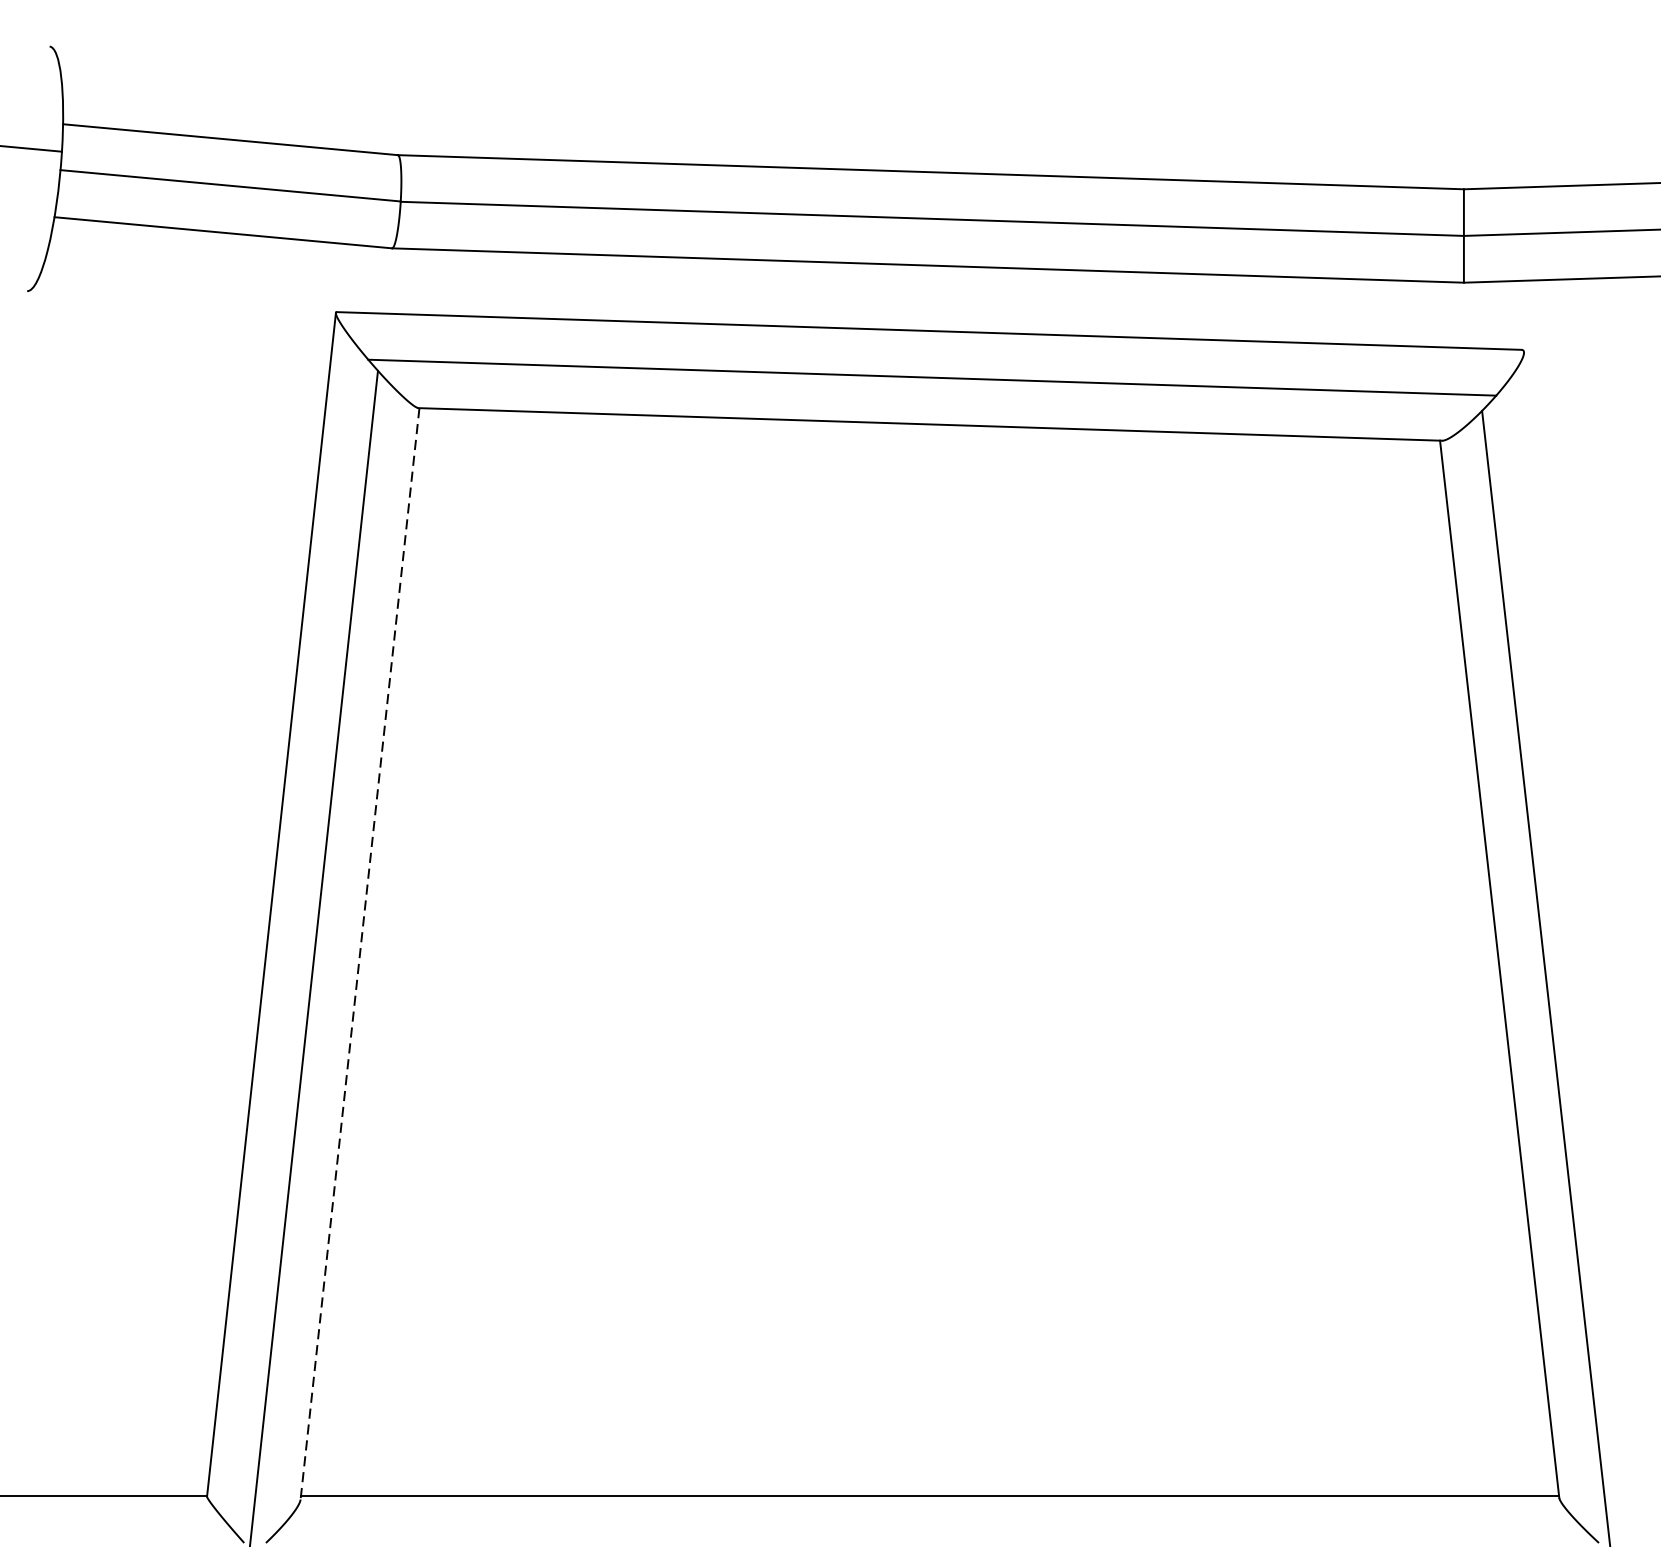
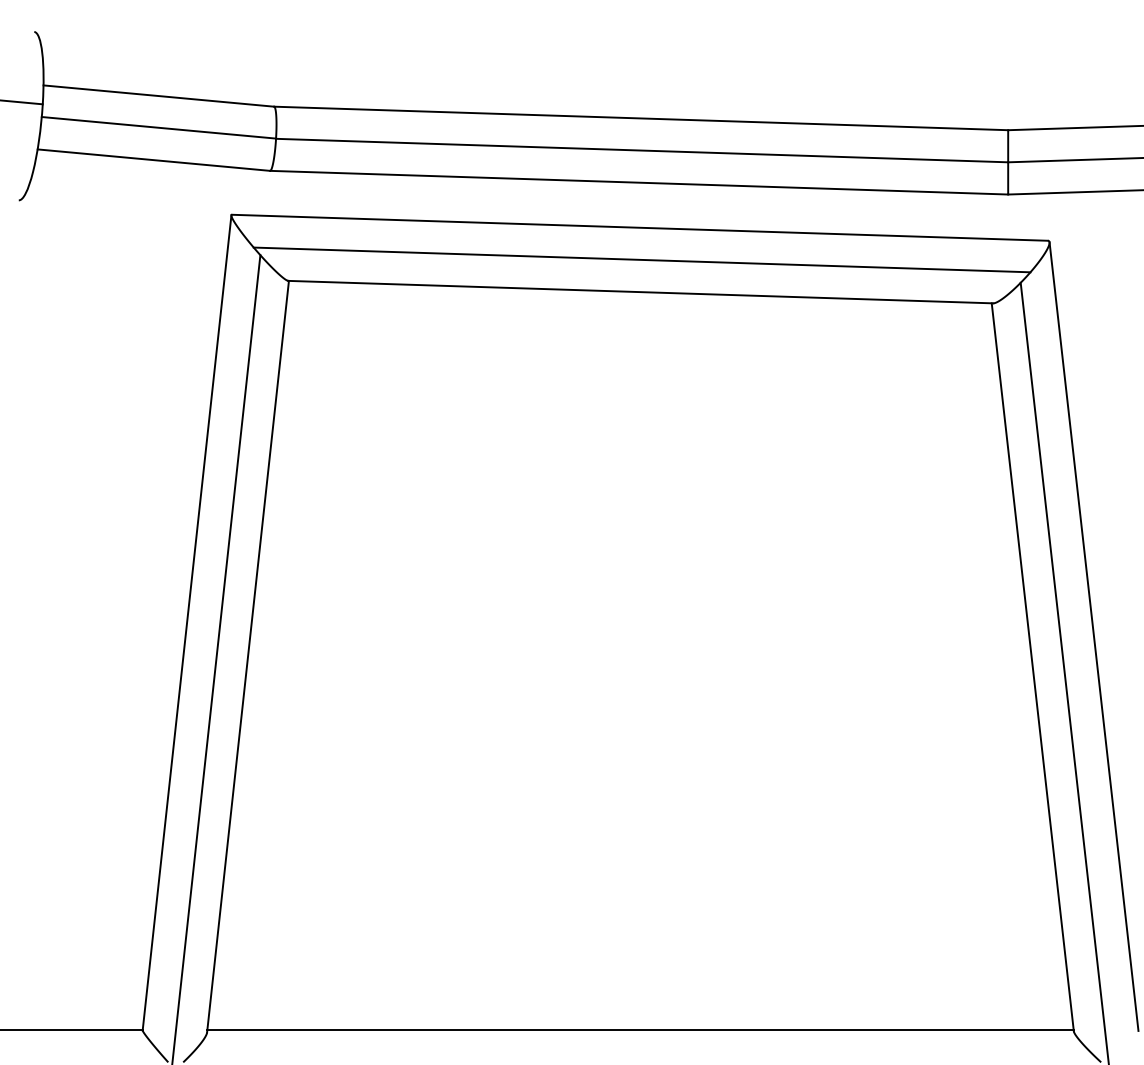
line: (1587, 924) -> (1093, 636), added
line: (360, 953) -> (248, 656), dashed -> solid

